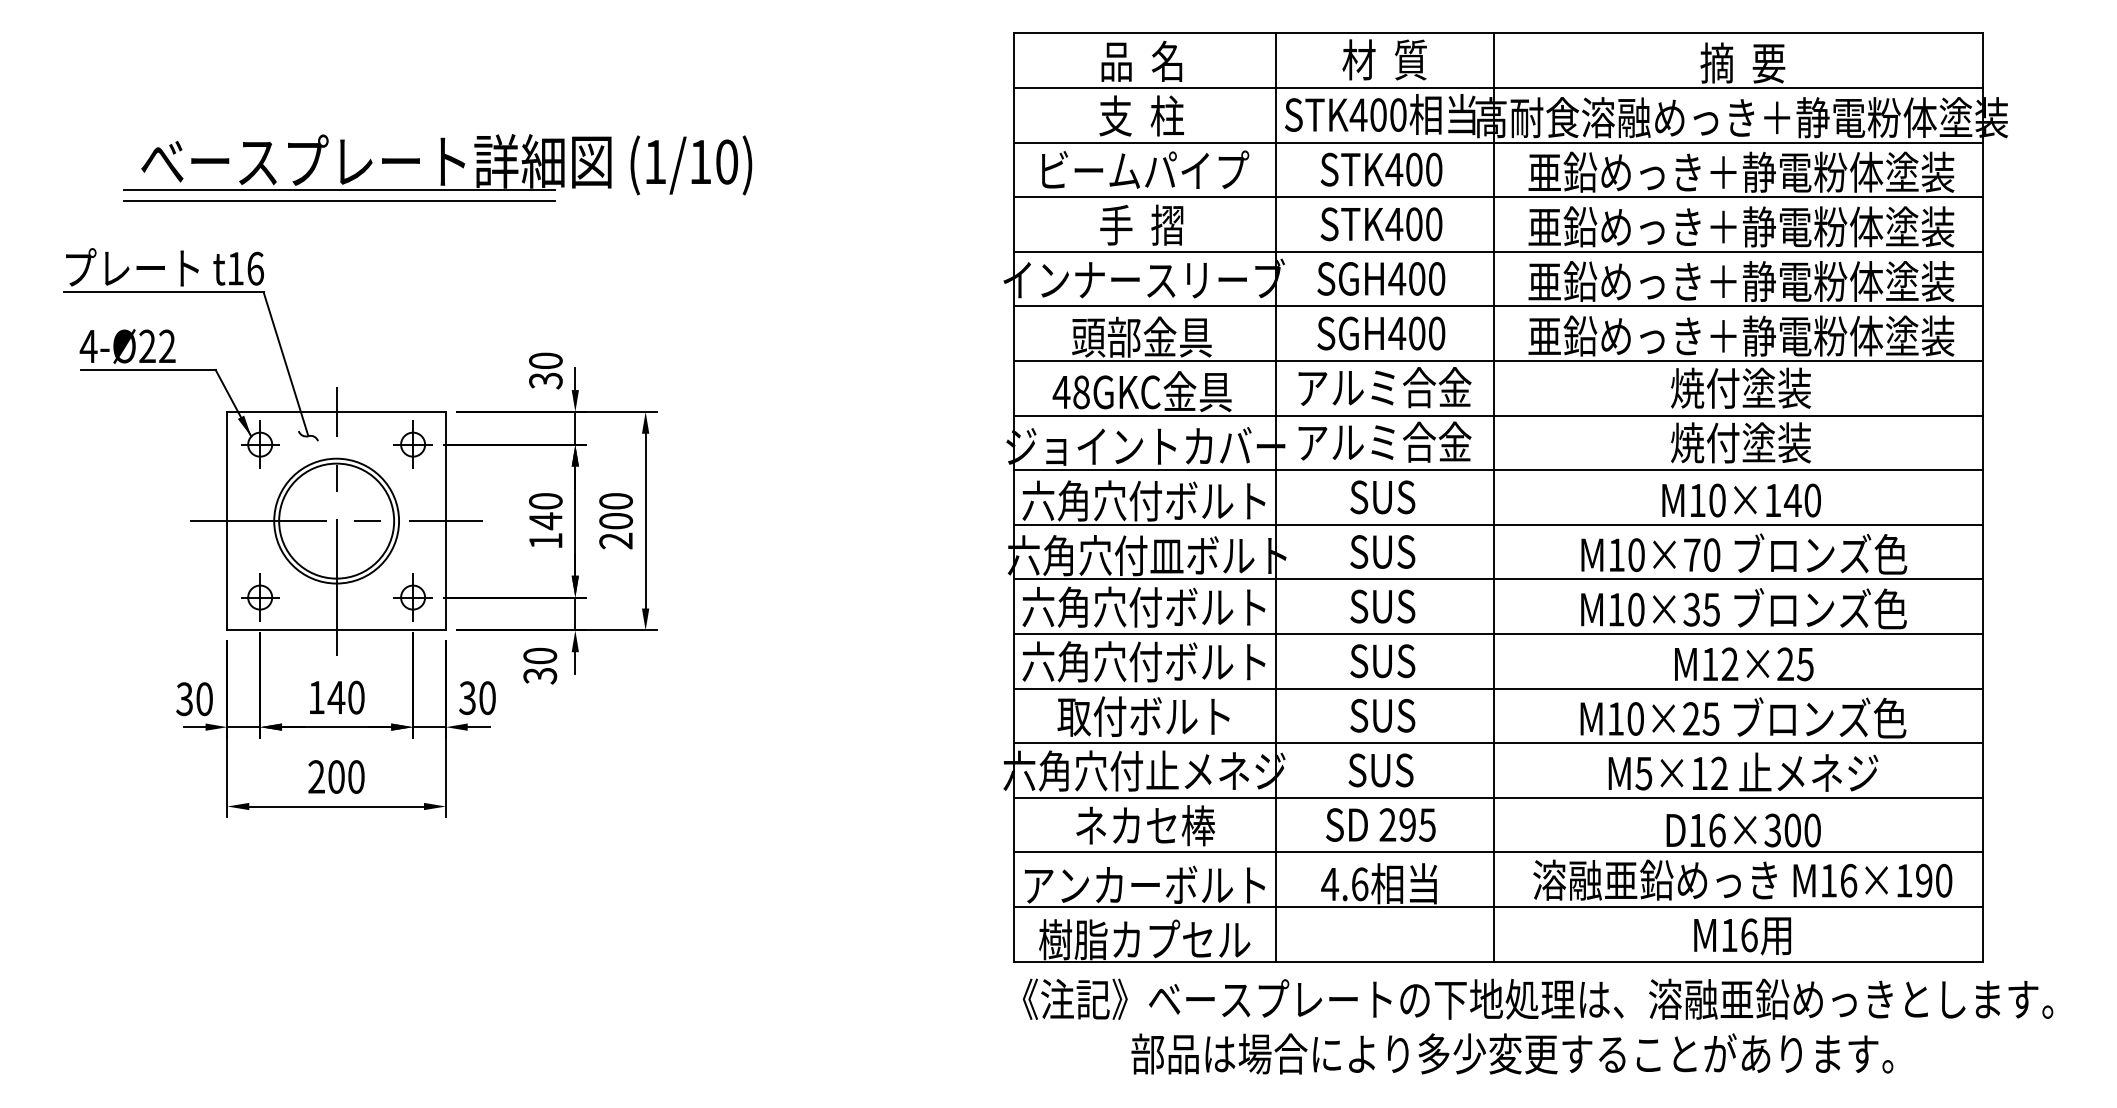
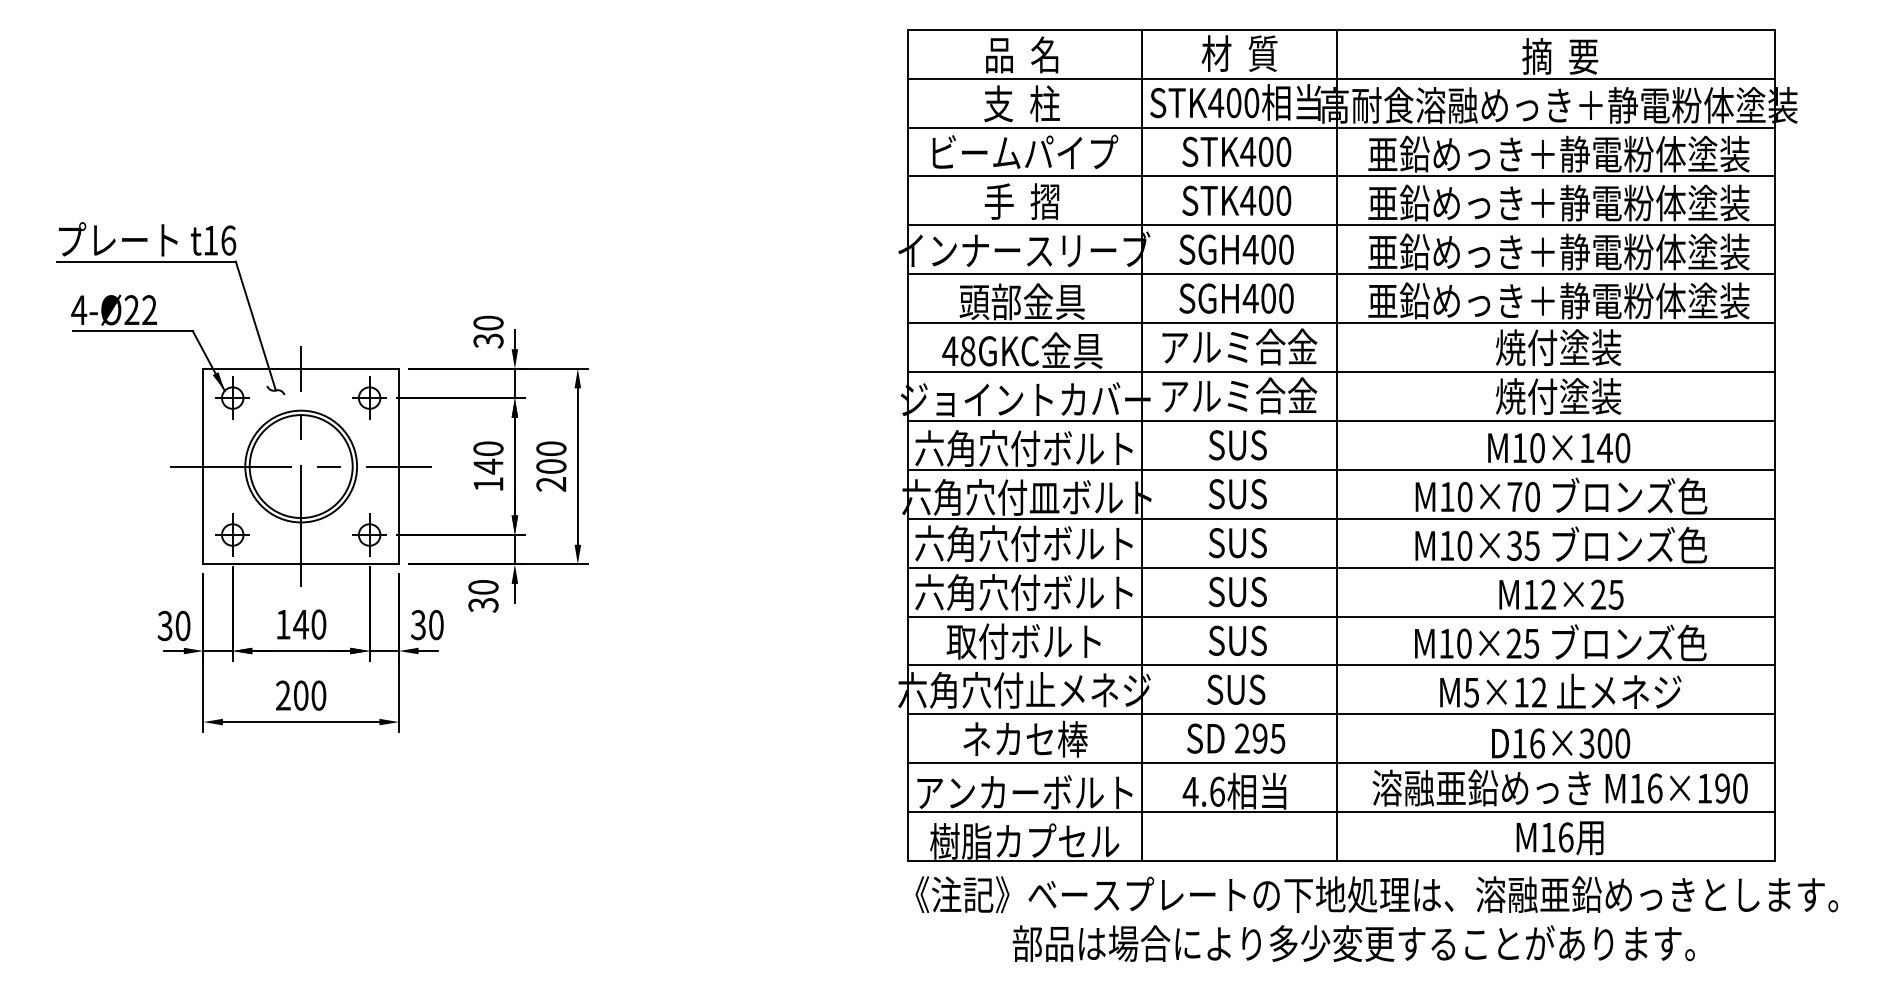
part: (437, 164) -> (391, 147), removed
line: (339, 200) -> (303, 179), removed

